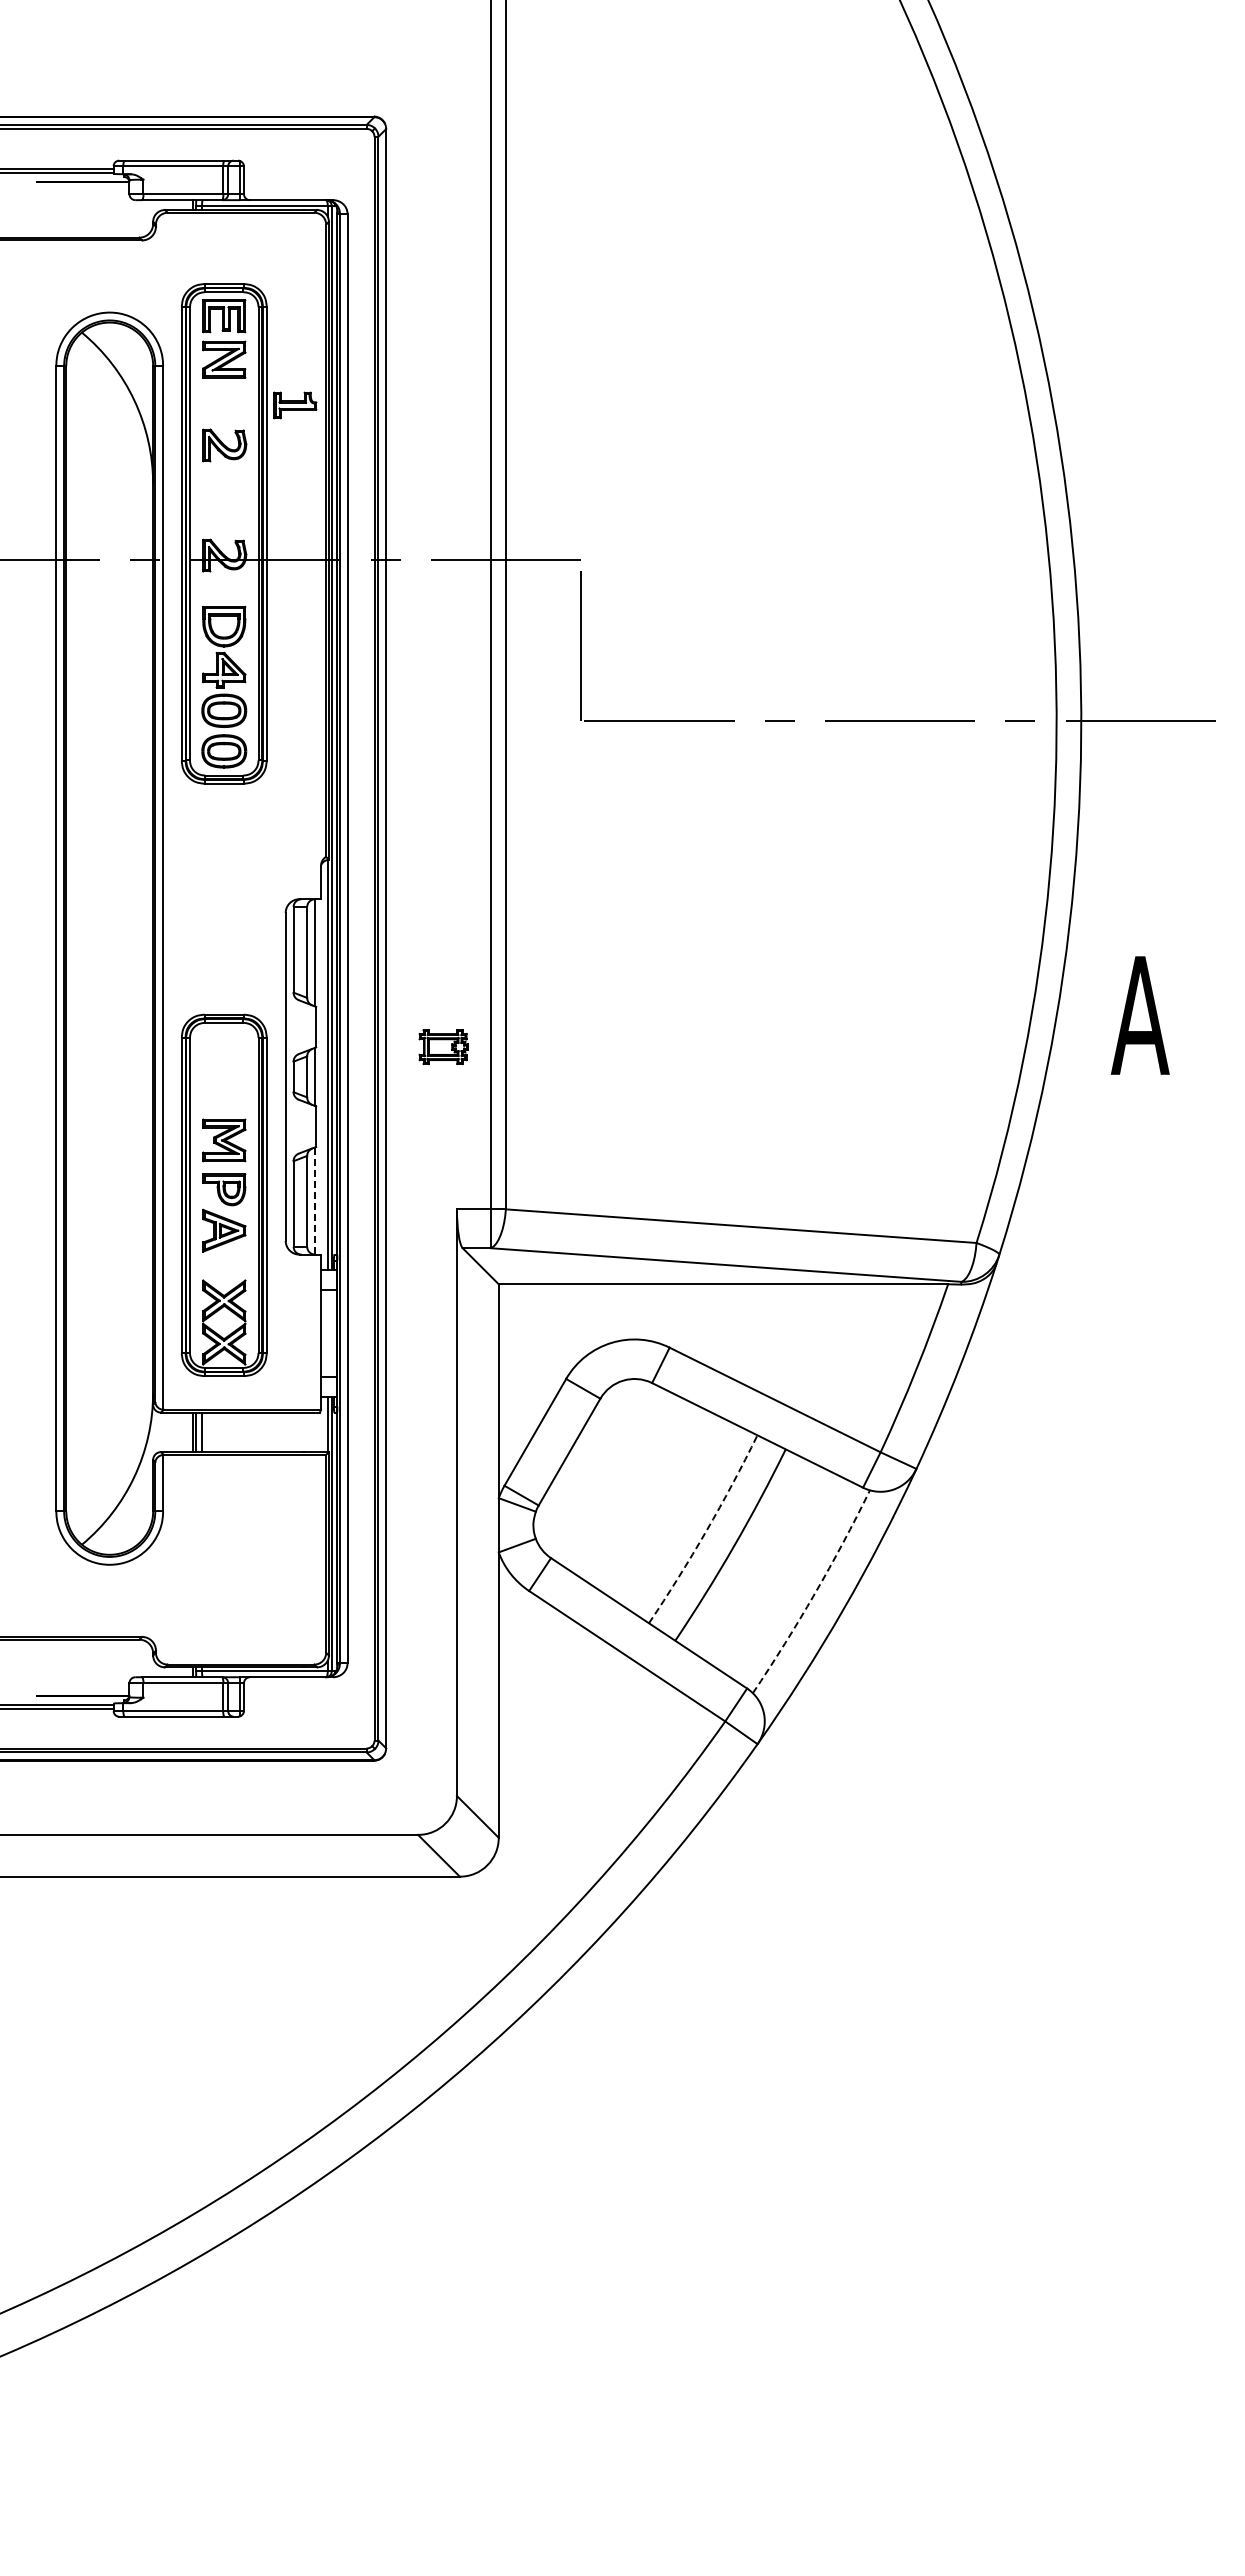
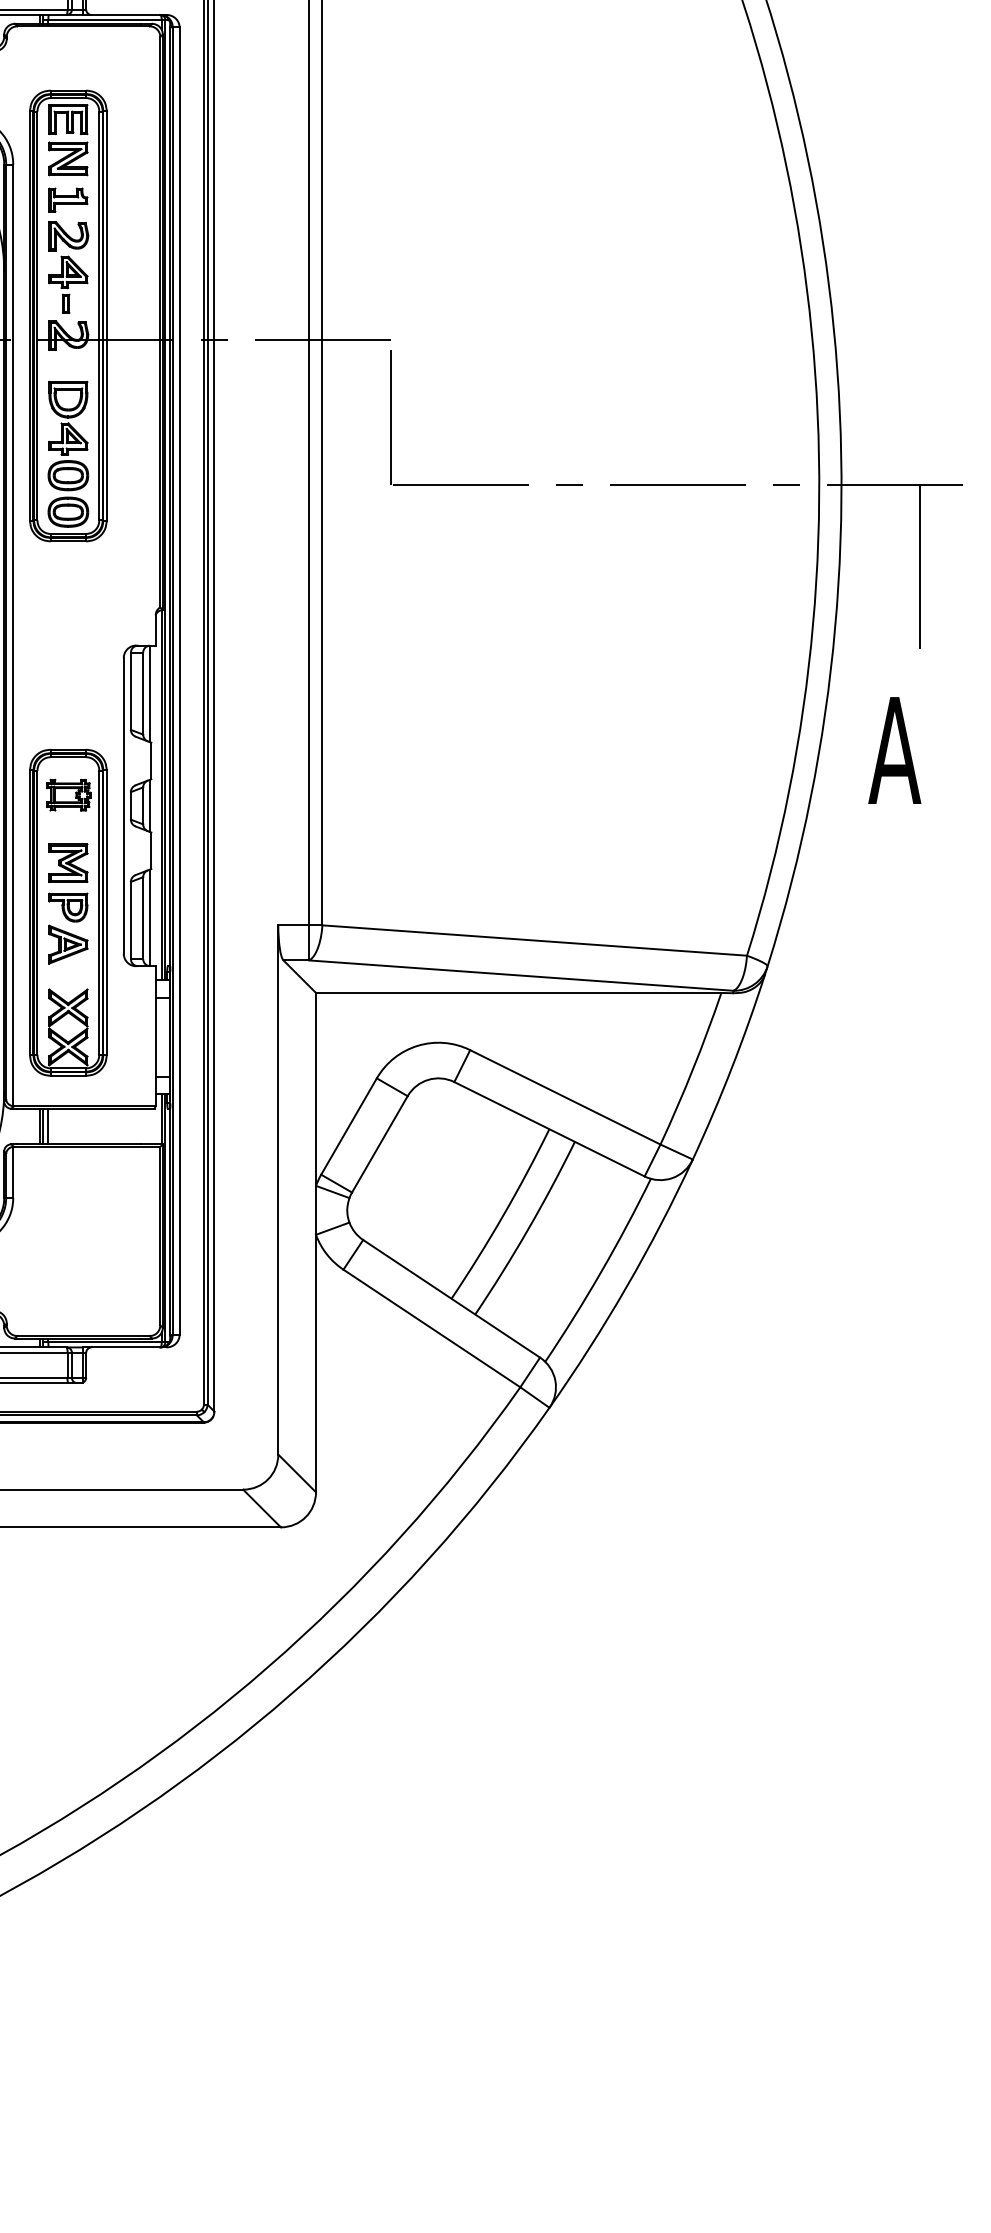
part: (295, 405) -> (68, 200), moved
part: (224, 499) -> (68, 284), added
line: (1168, 811) -> (920, 566), added
part: (443, 1047) -> (68, 795), moved
line: (314, 1201) -> (149, 918), dashed -> solid
arc: (706, 1531) -> (503, 1215), dashed -> solid
arc: (814, 1593) -> (600, 1271), dashed -> solid

